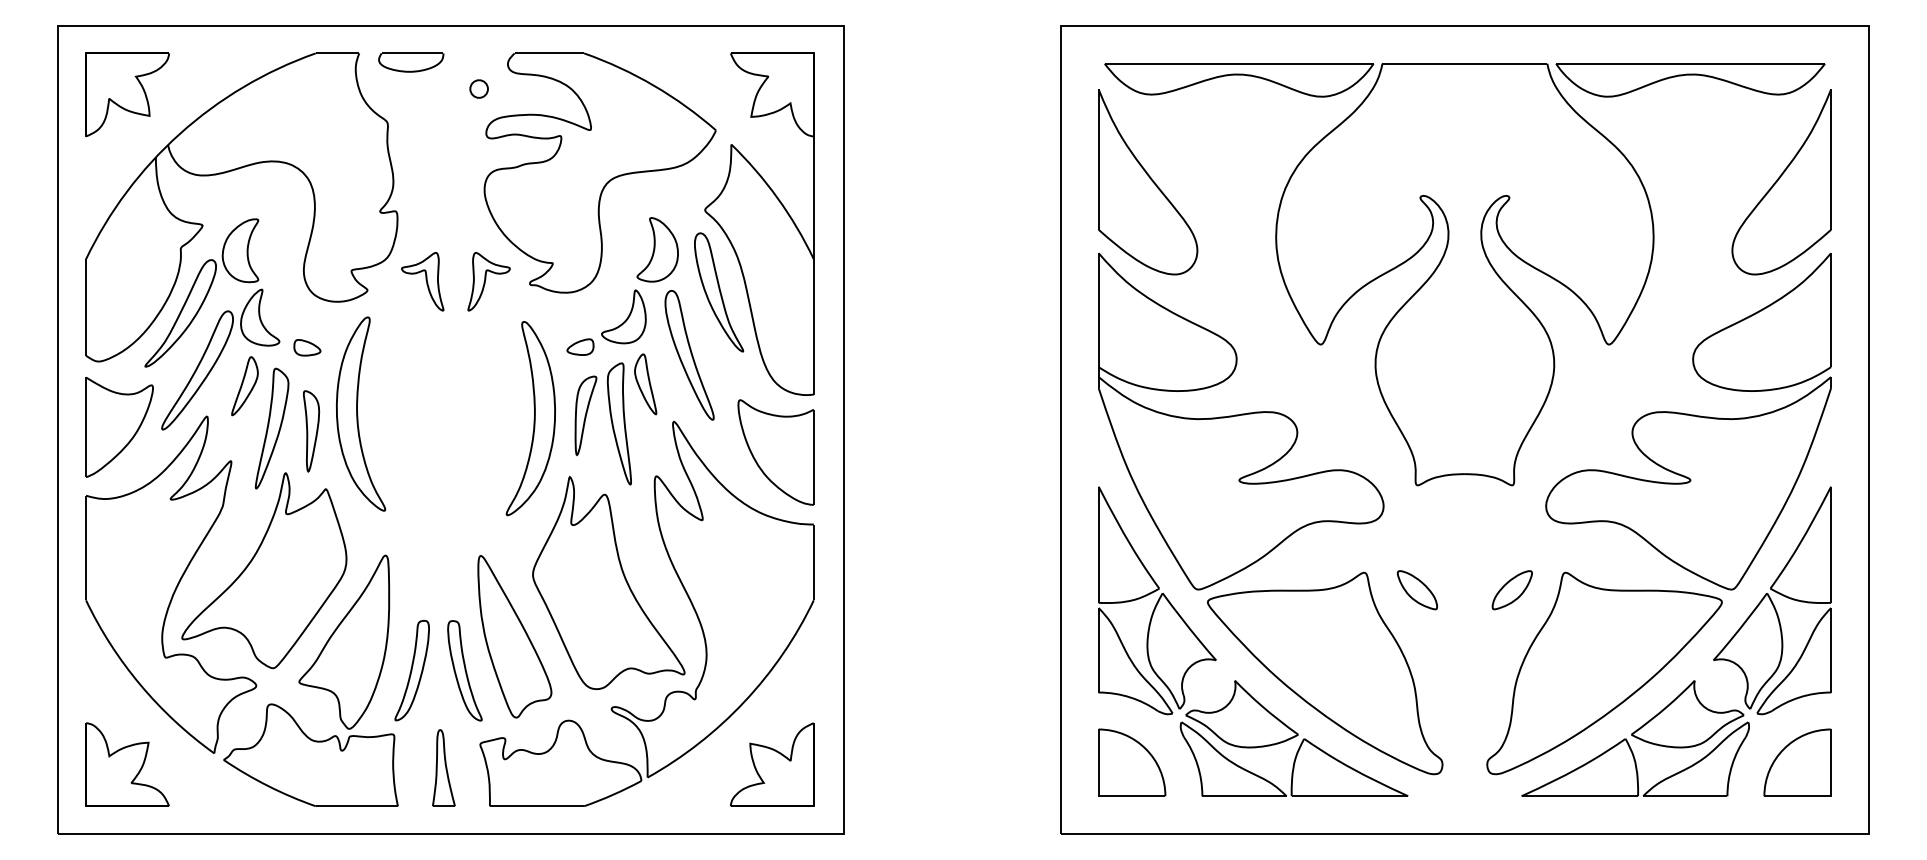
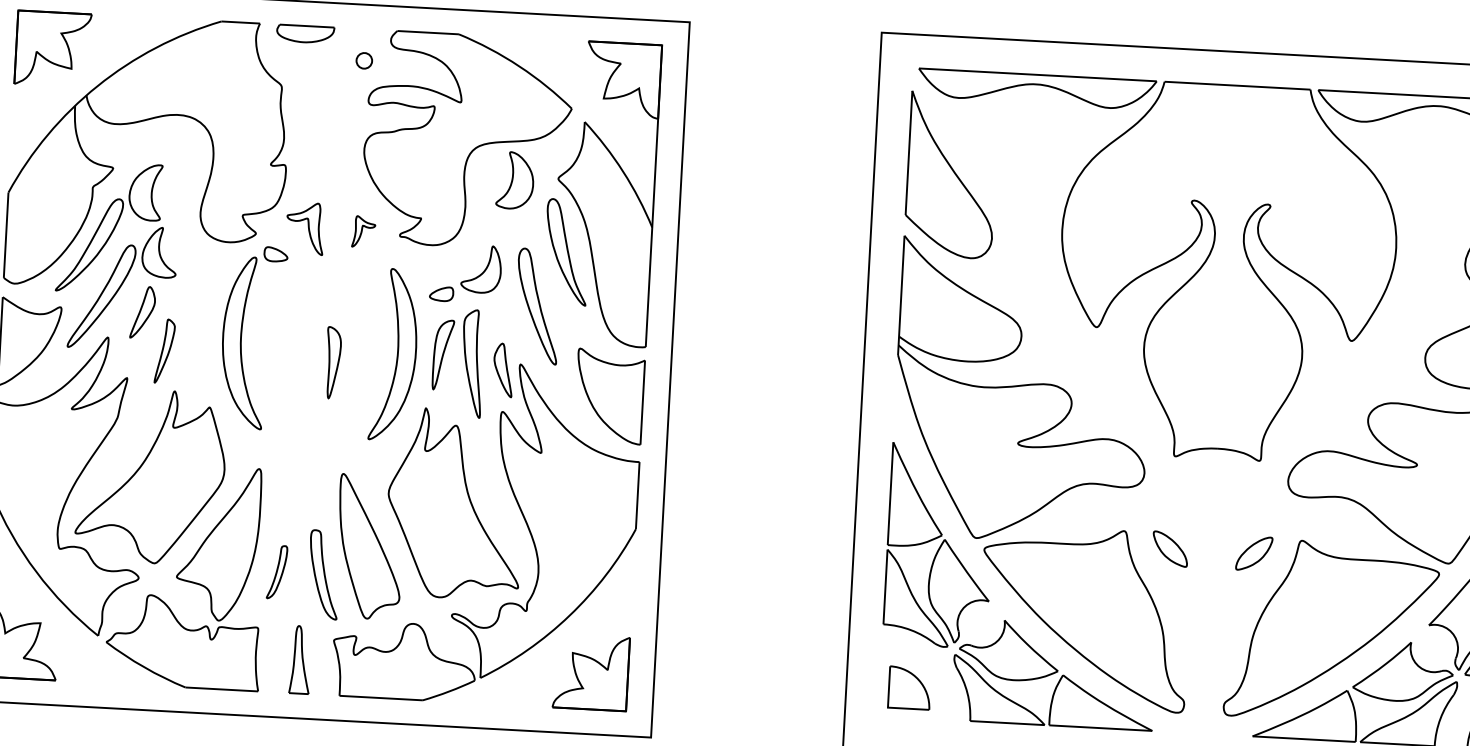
part: (657, 249) -> (515, 180), moved
part: (488, 281) -> (363, 231), size x0.6
part: (307, 347) -> (276, 254), moved
part: (645, 384) -> (503, 370), moved
part: (271, 428) -> (164, 351), size x0.6
part: (311, 431) -> (333, 362), moved
part: (411, 670) -> (276, 571), size x0.6
part: (1132, 762) -> (910, 687), size x0.7

